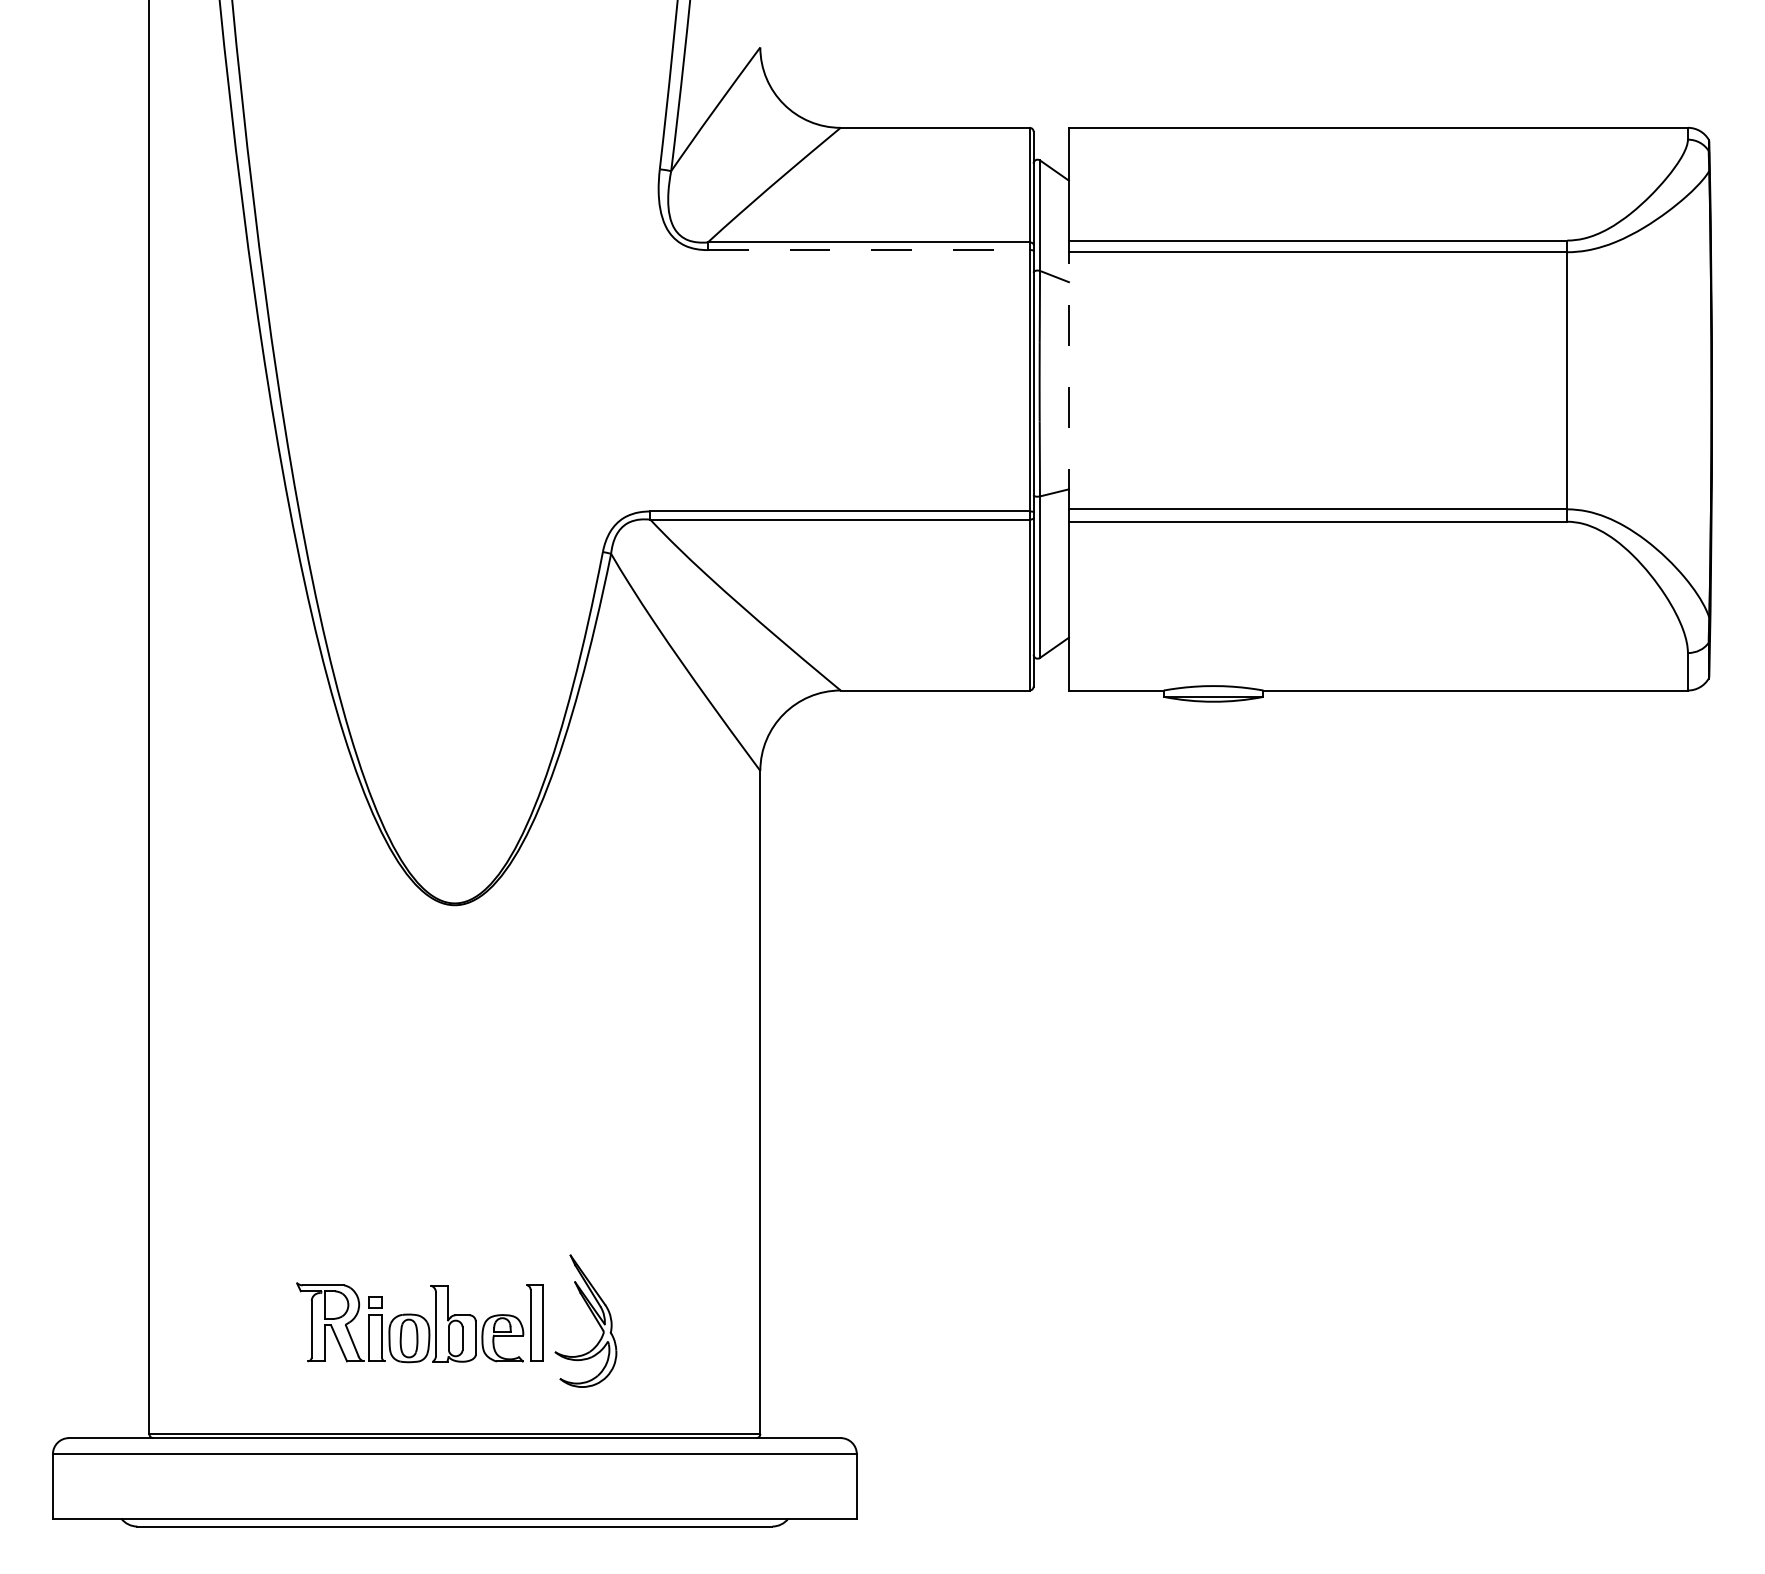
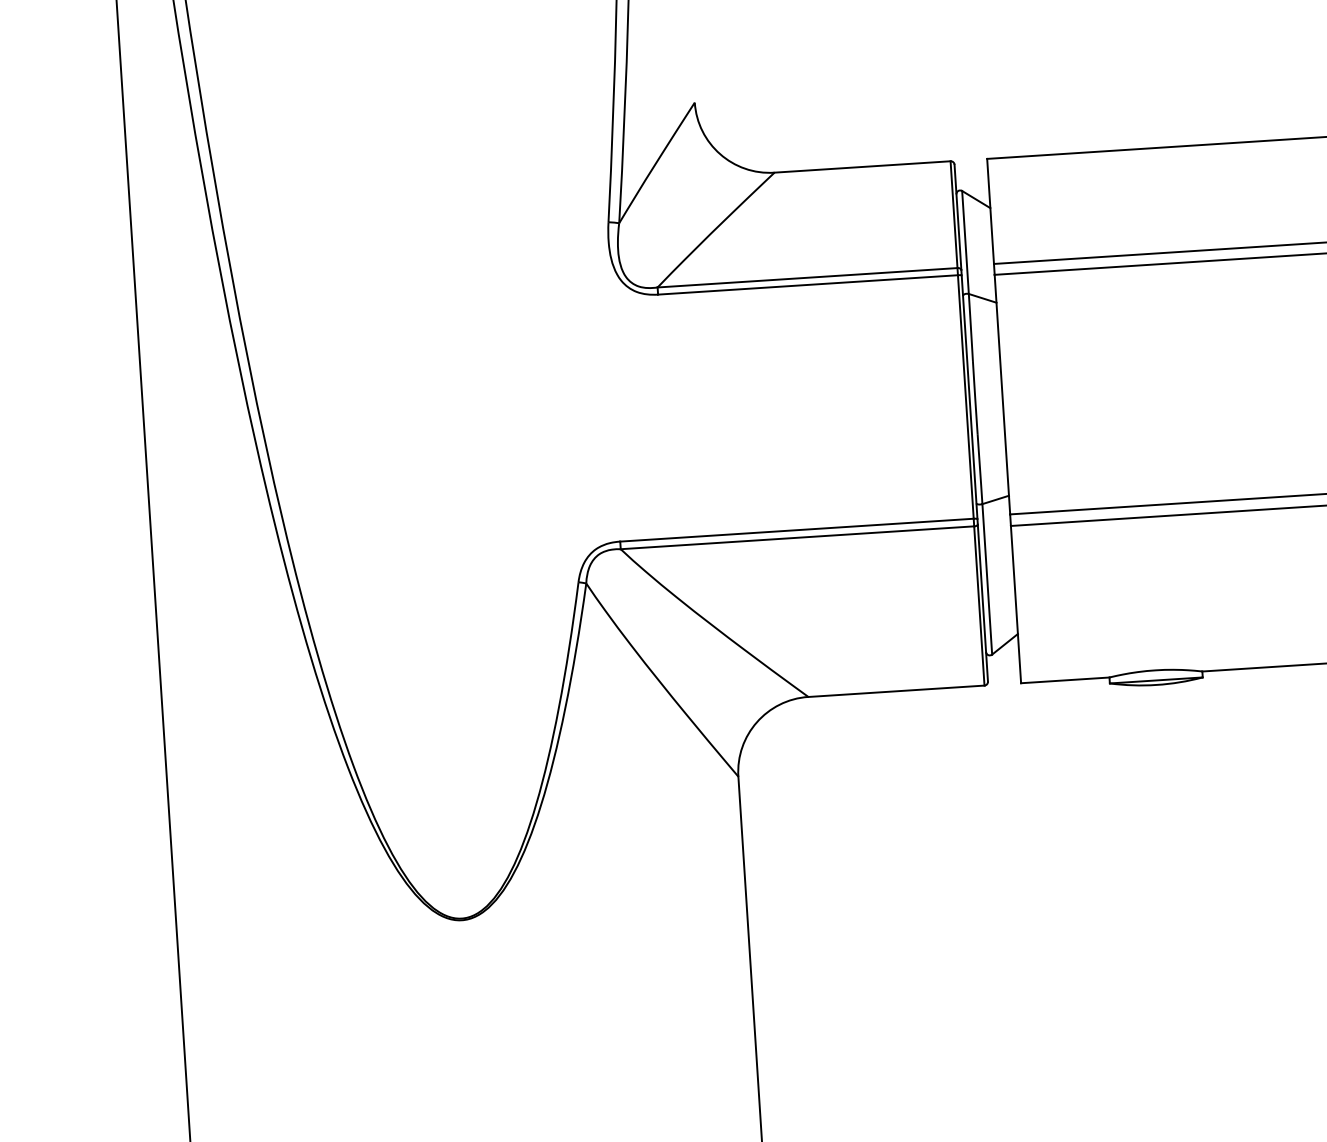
line: (868, 250) -> (807, 285), dashed -> solid
line: (1068, 380) -> (1002, 394), dashed -> solid

